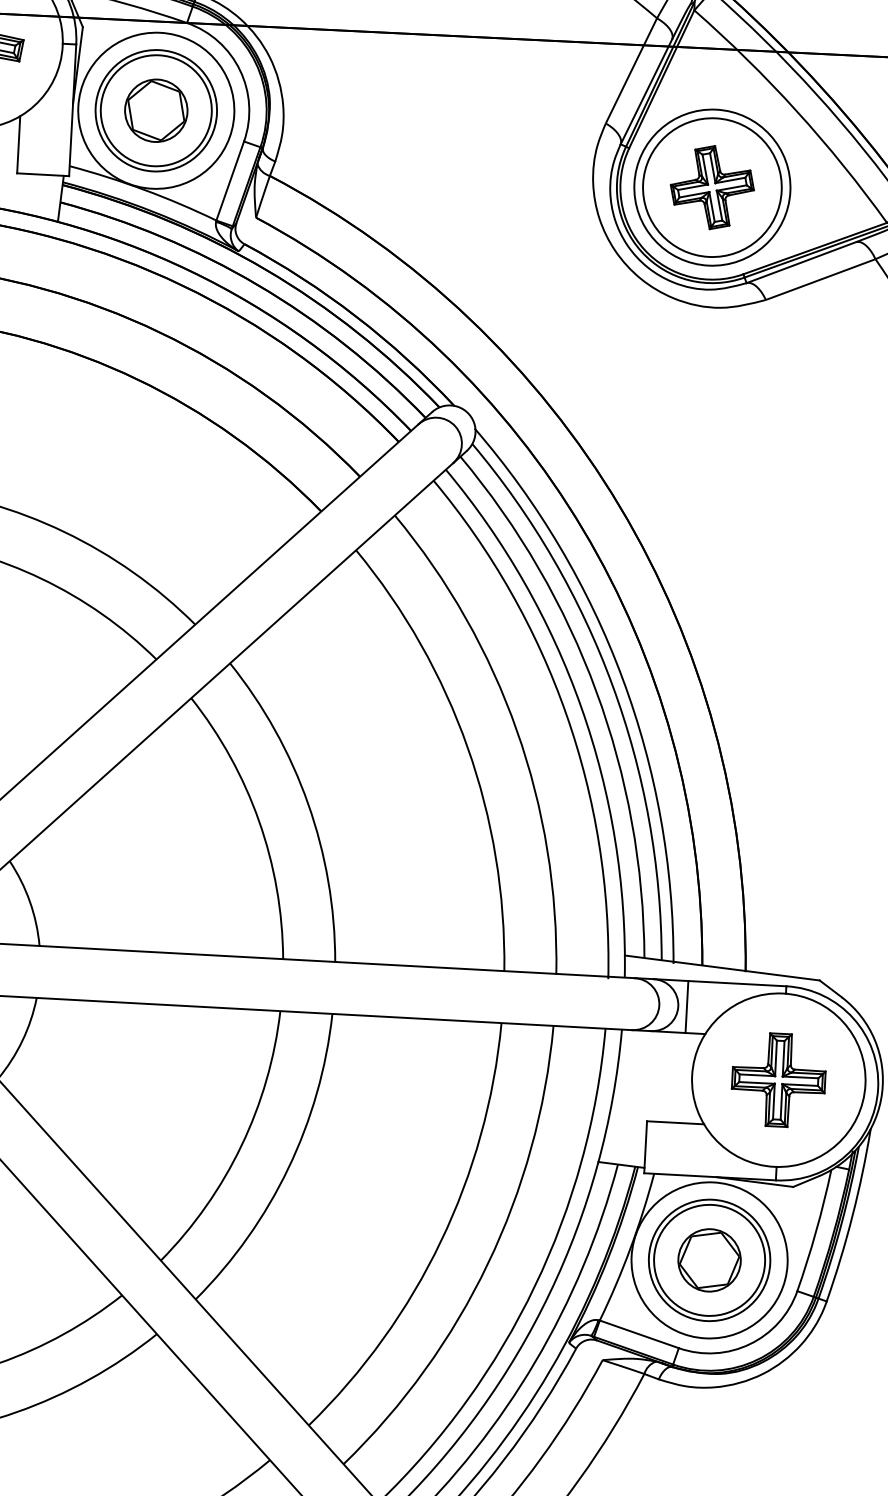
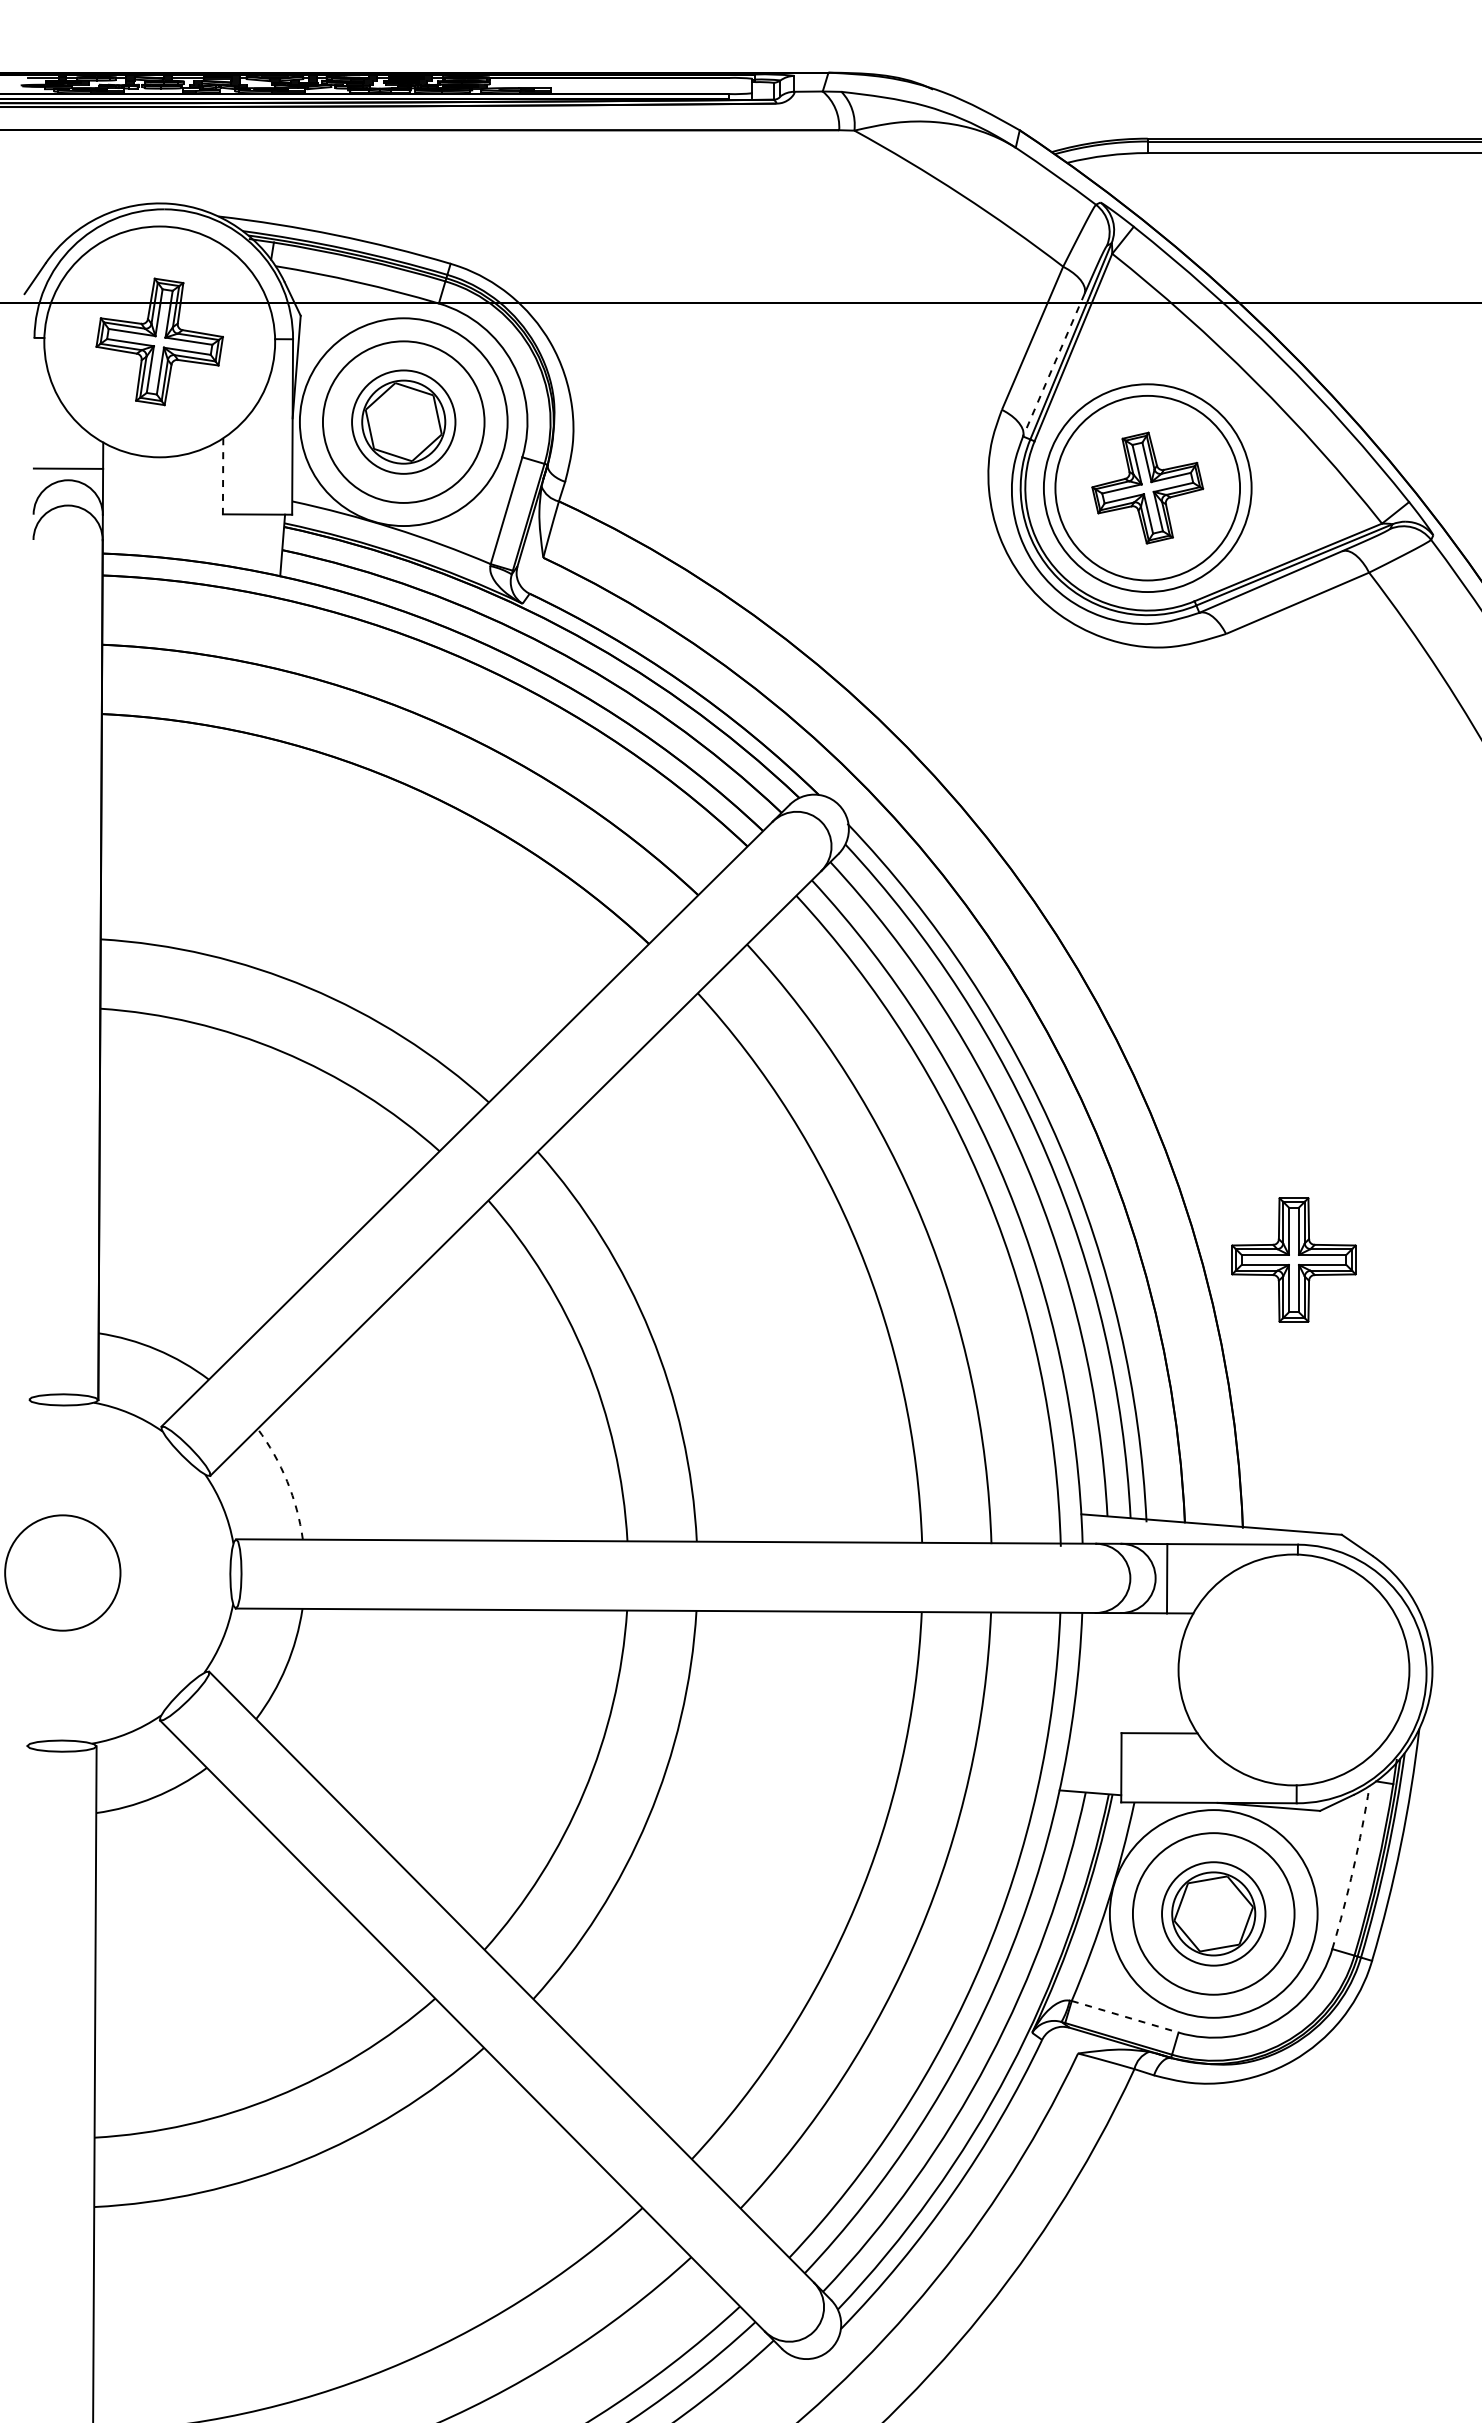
line: (646, 92) -> (1053, 365), solid -> dashed
circle: (156, 111) -> (403, 422), size x0.7
line: (18, 144) -> (223, 476), solid -> dashed
arc: (30, 901) -> (287, 1481), solid -> dashed
part: (778, 1079) -> (1293, 1259), moved
arc: (816, 1231) -> (1353, 1868), solid -> dashed
circle: (709, 1260) -> (1213, 1913), size x0.7
line: (639, 1334) -> (1125, 2016), solid -> dashed

